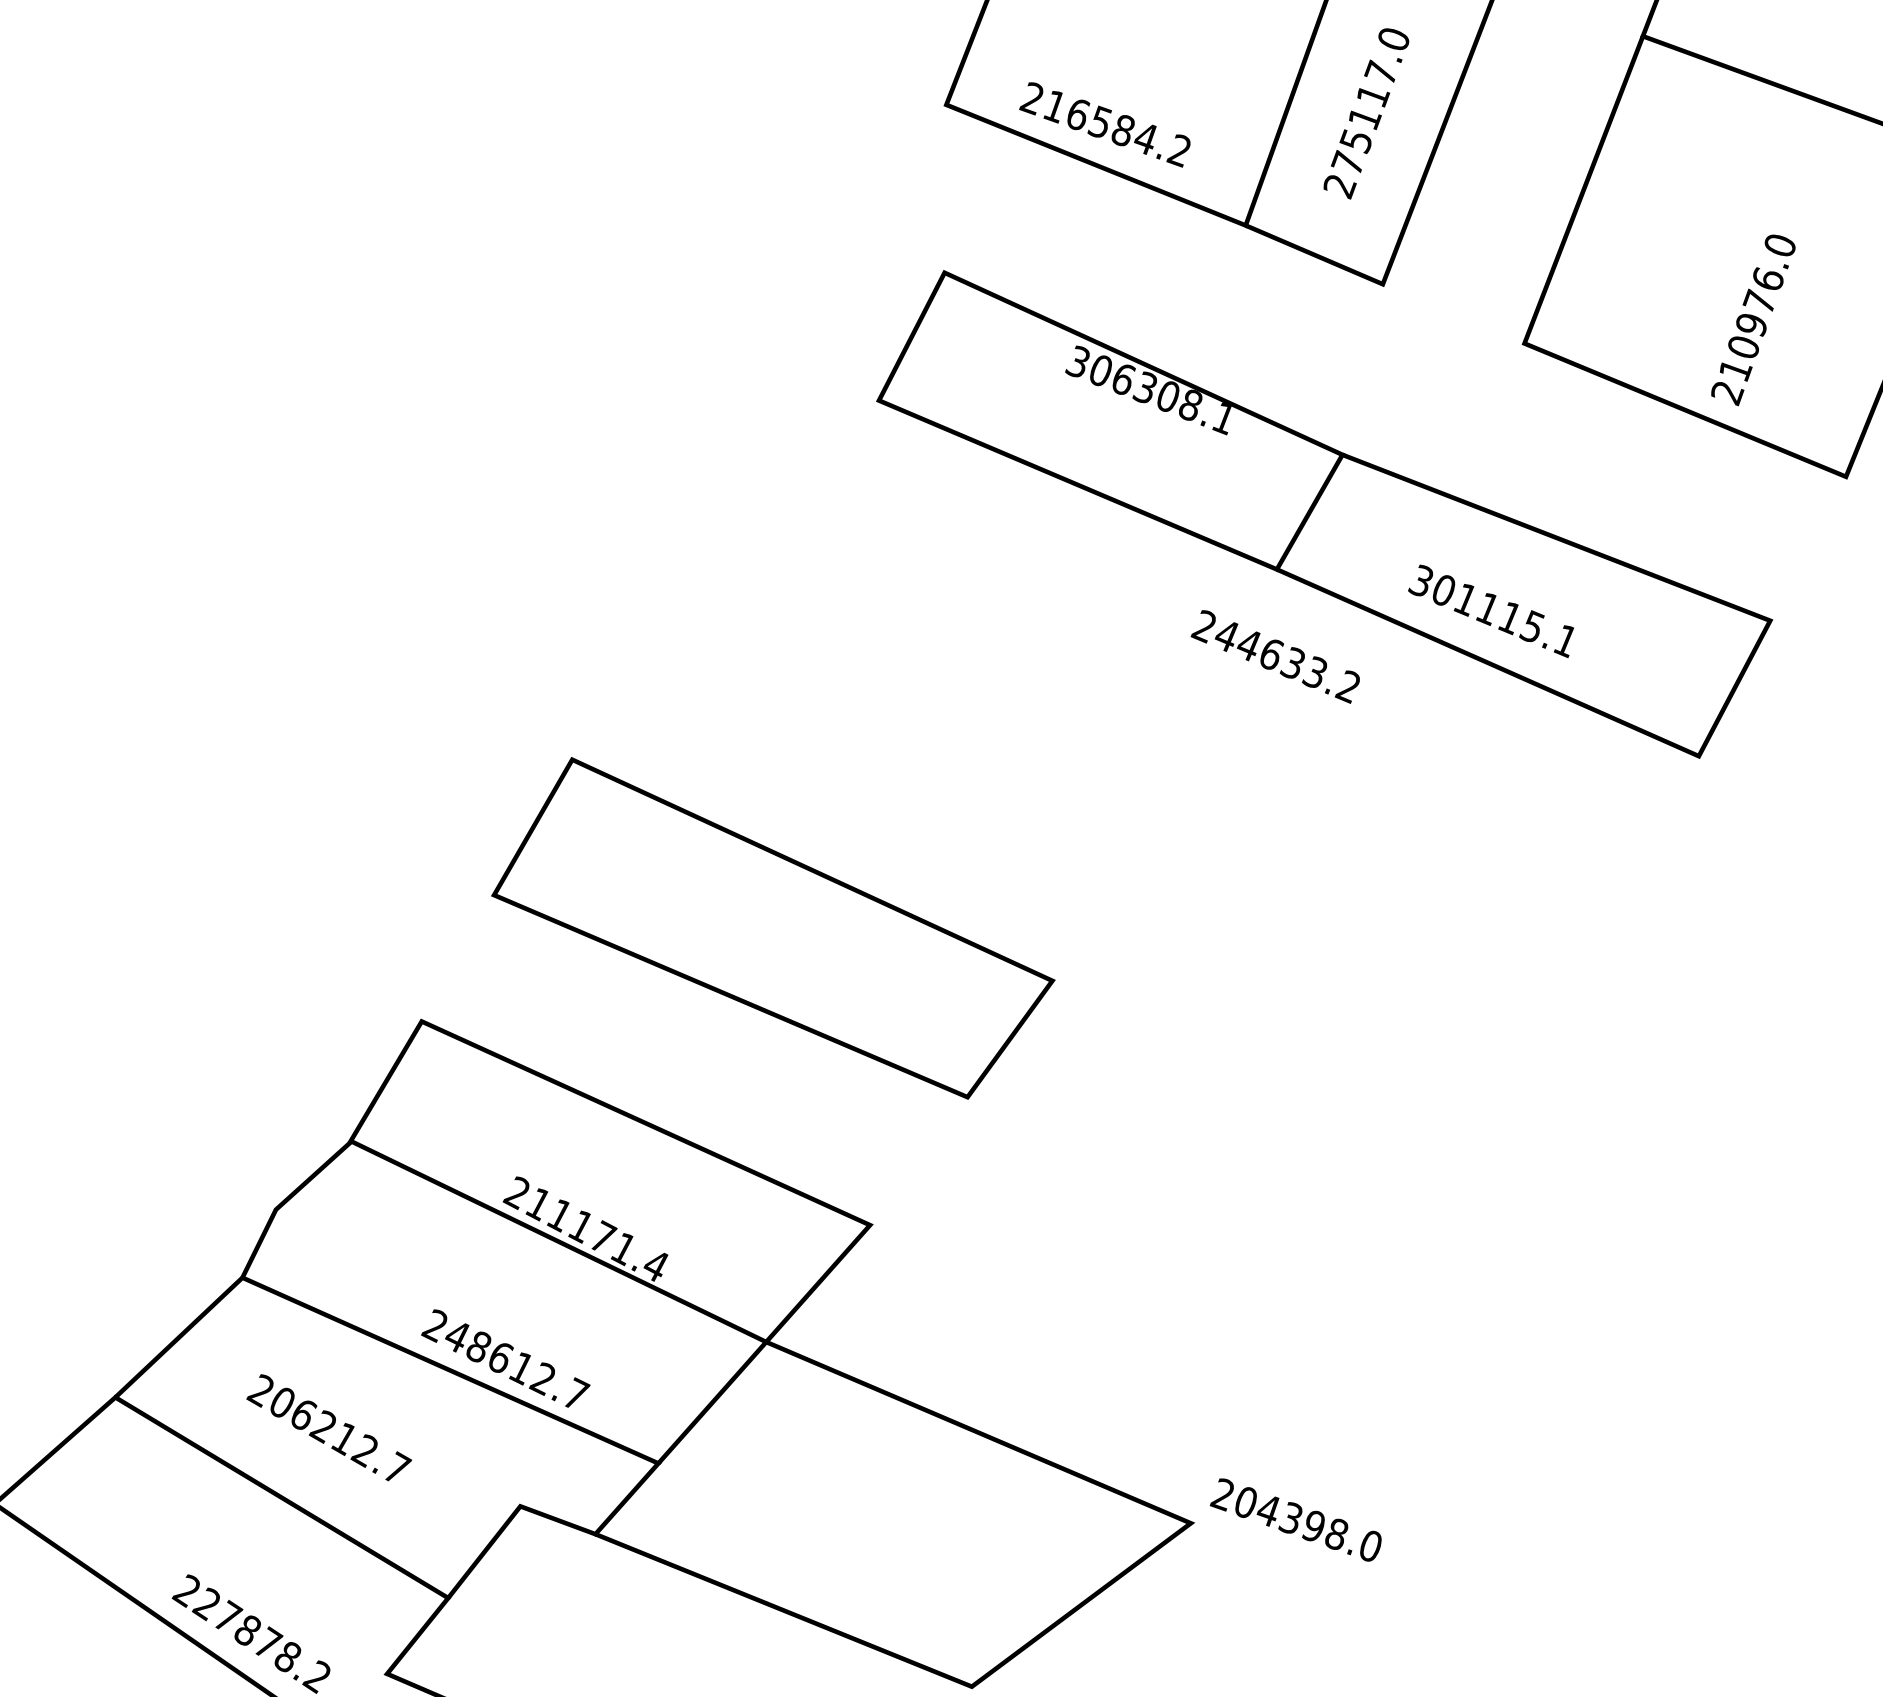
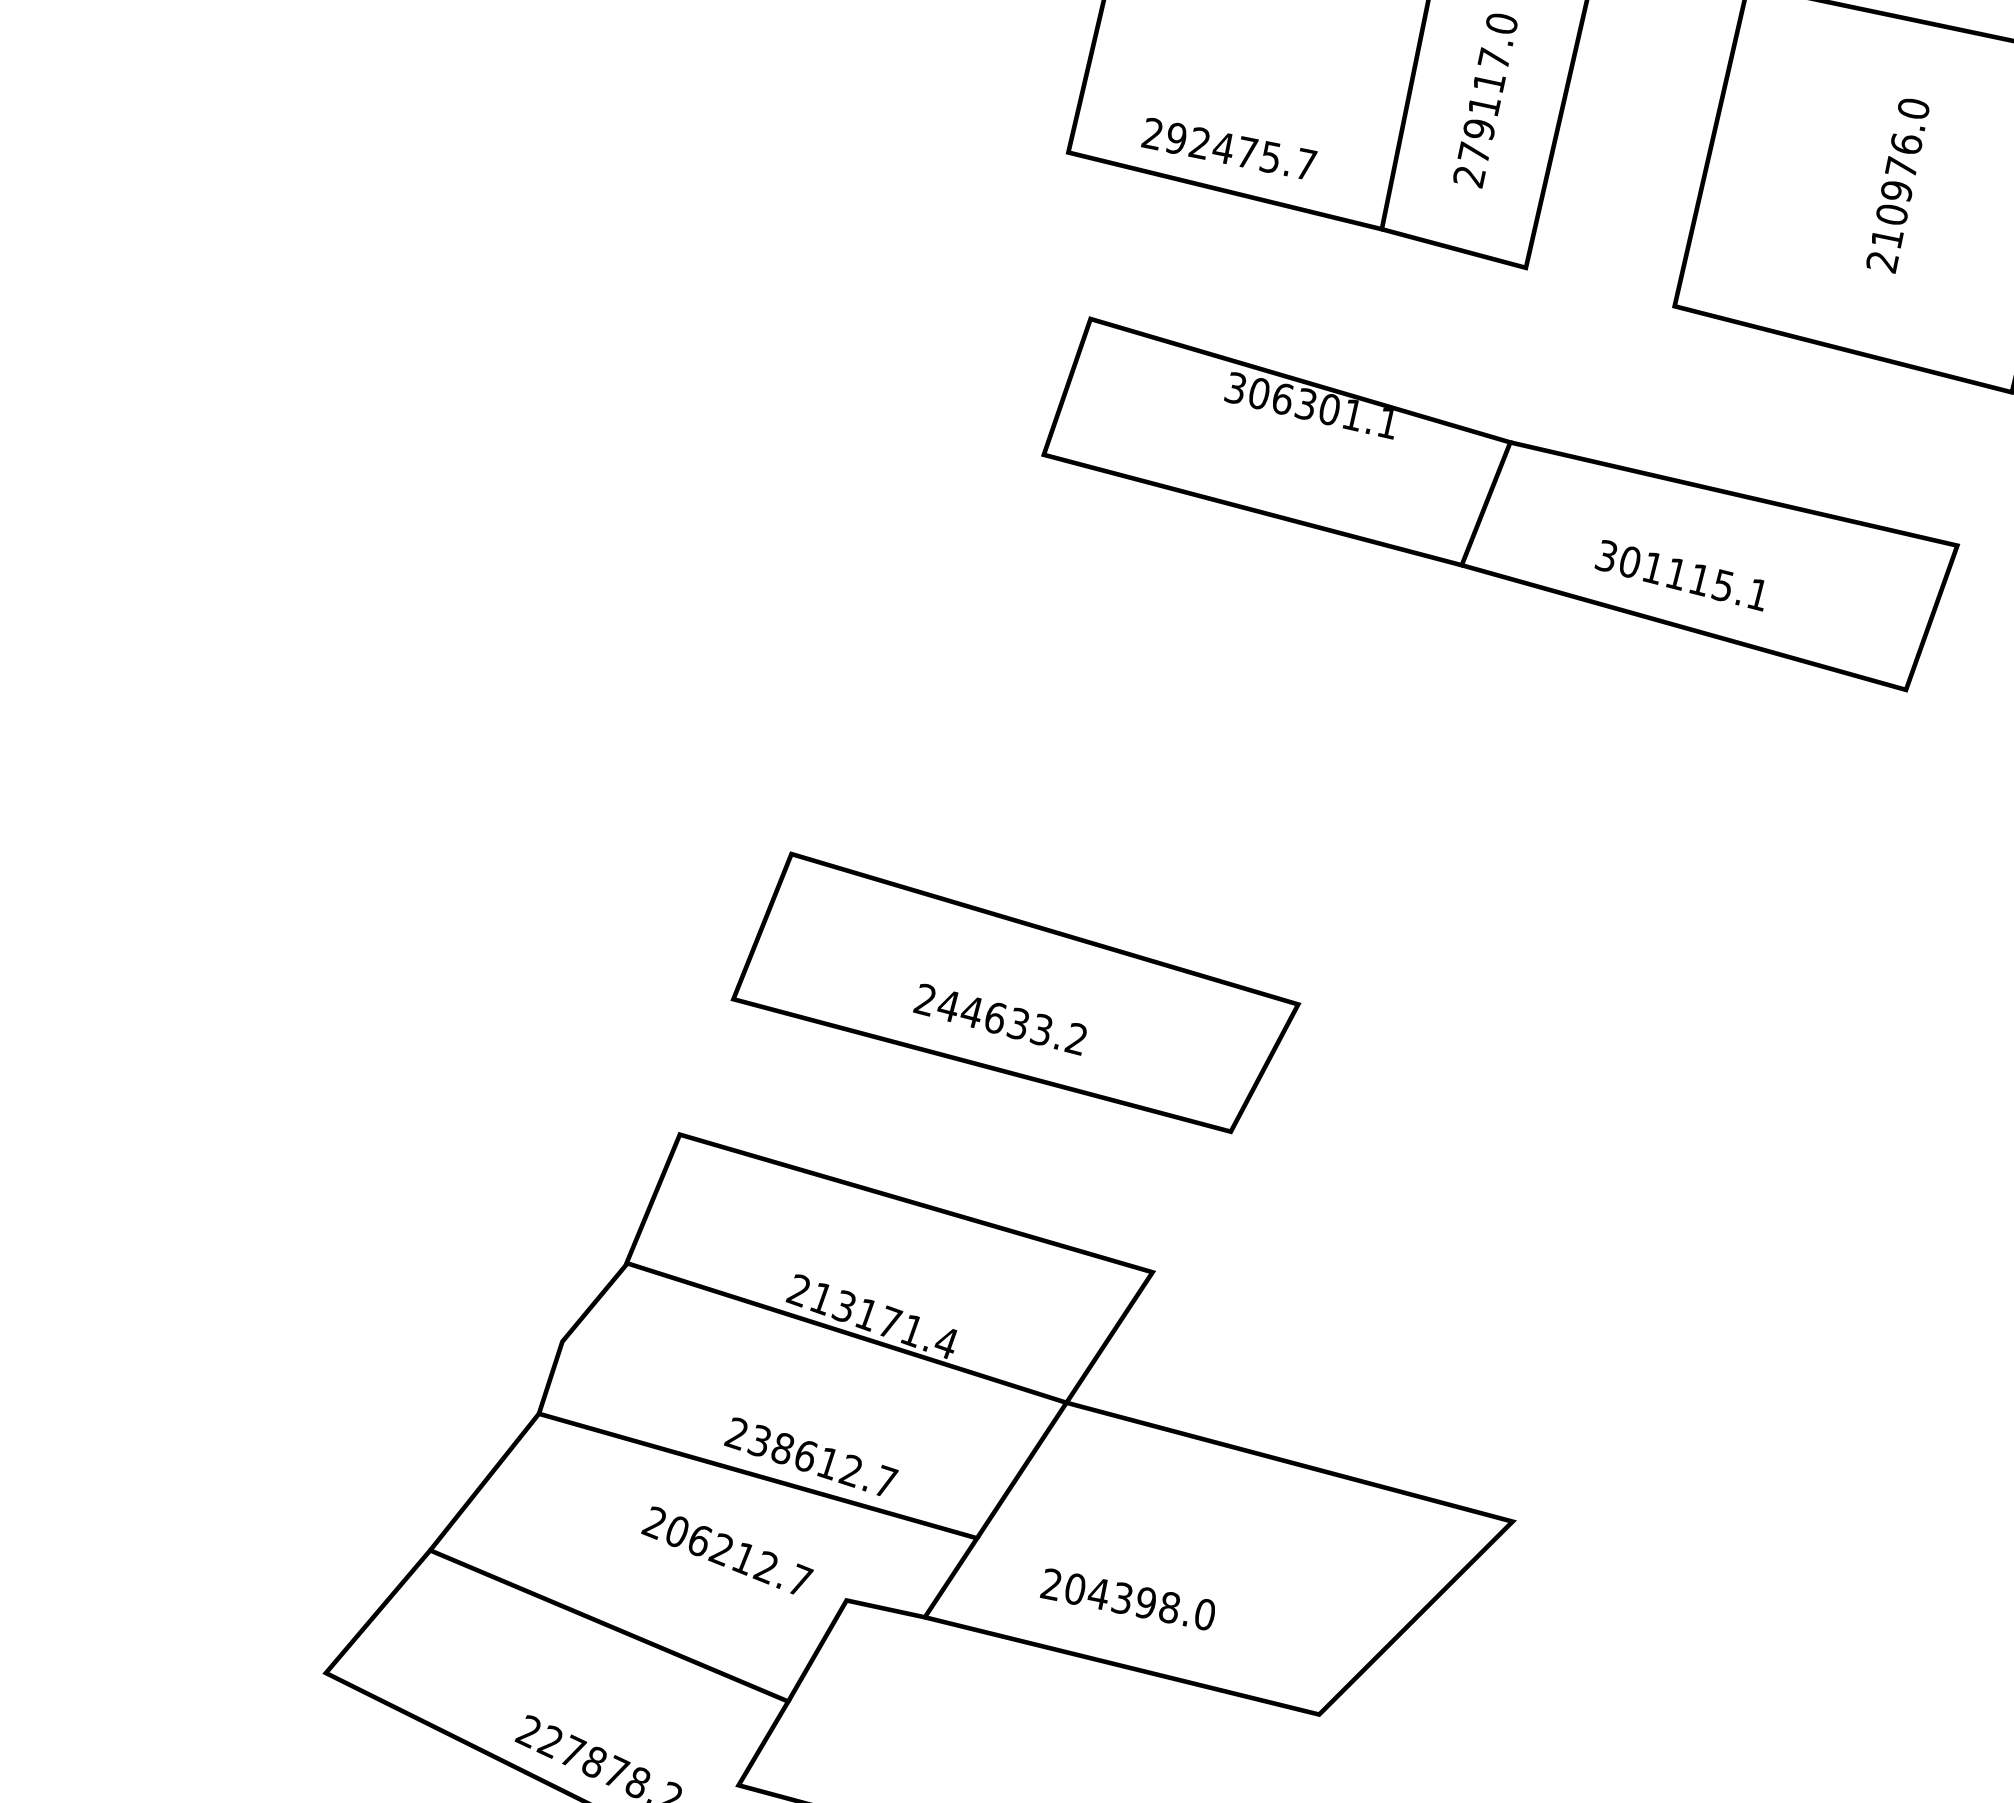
text: (1117, 128) -> (1241, 151), 216584.2 -> 292475.7
text: (1355, 141) -> (1478, 130), 275117.0 -> 279117.0
text: (1753, 319) -> (1897, 185), moved
text: (1190, 405) -> (1352, 415), 306308.1 -> 306301.1
text: (1275, 656) -> (999, 1019), moved
text: (559, 1214) -> (843, 1306), 211171.4 -> 213171.4
text: (456, 1335) -> (758, 1440), 248612.7 -> 238612.7
text: (329, 1428) -> (727, 1550), moved
text: (1295, 1520) -> (1126, 1599), moved

